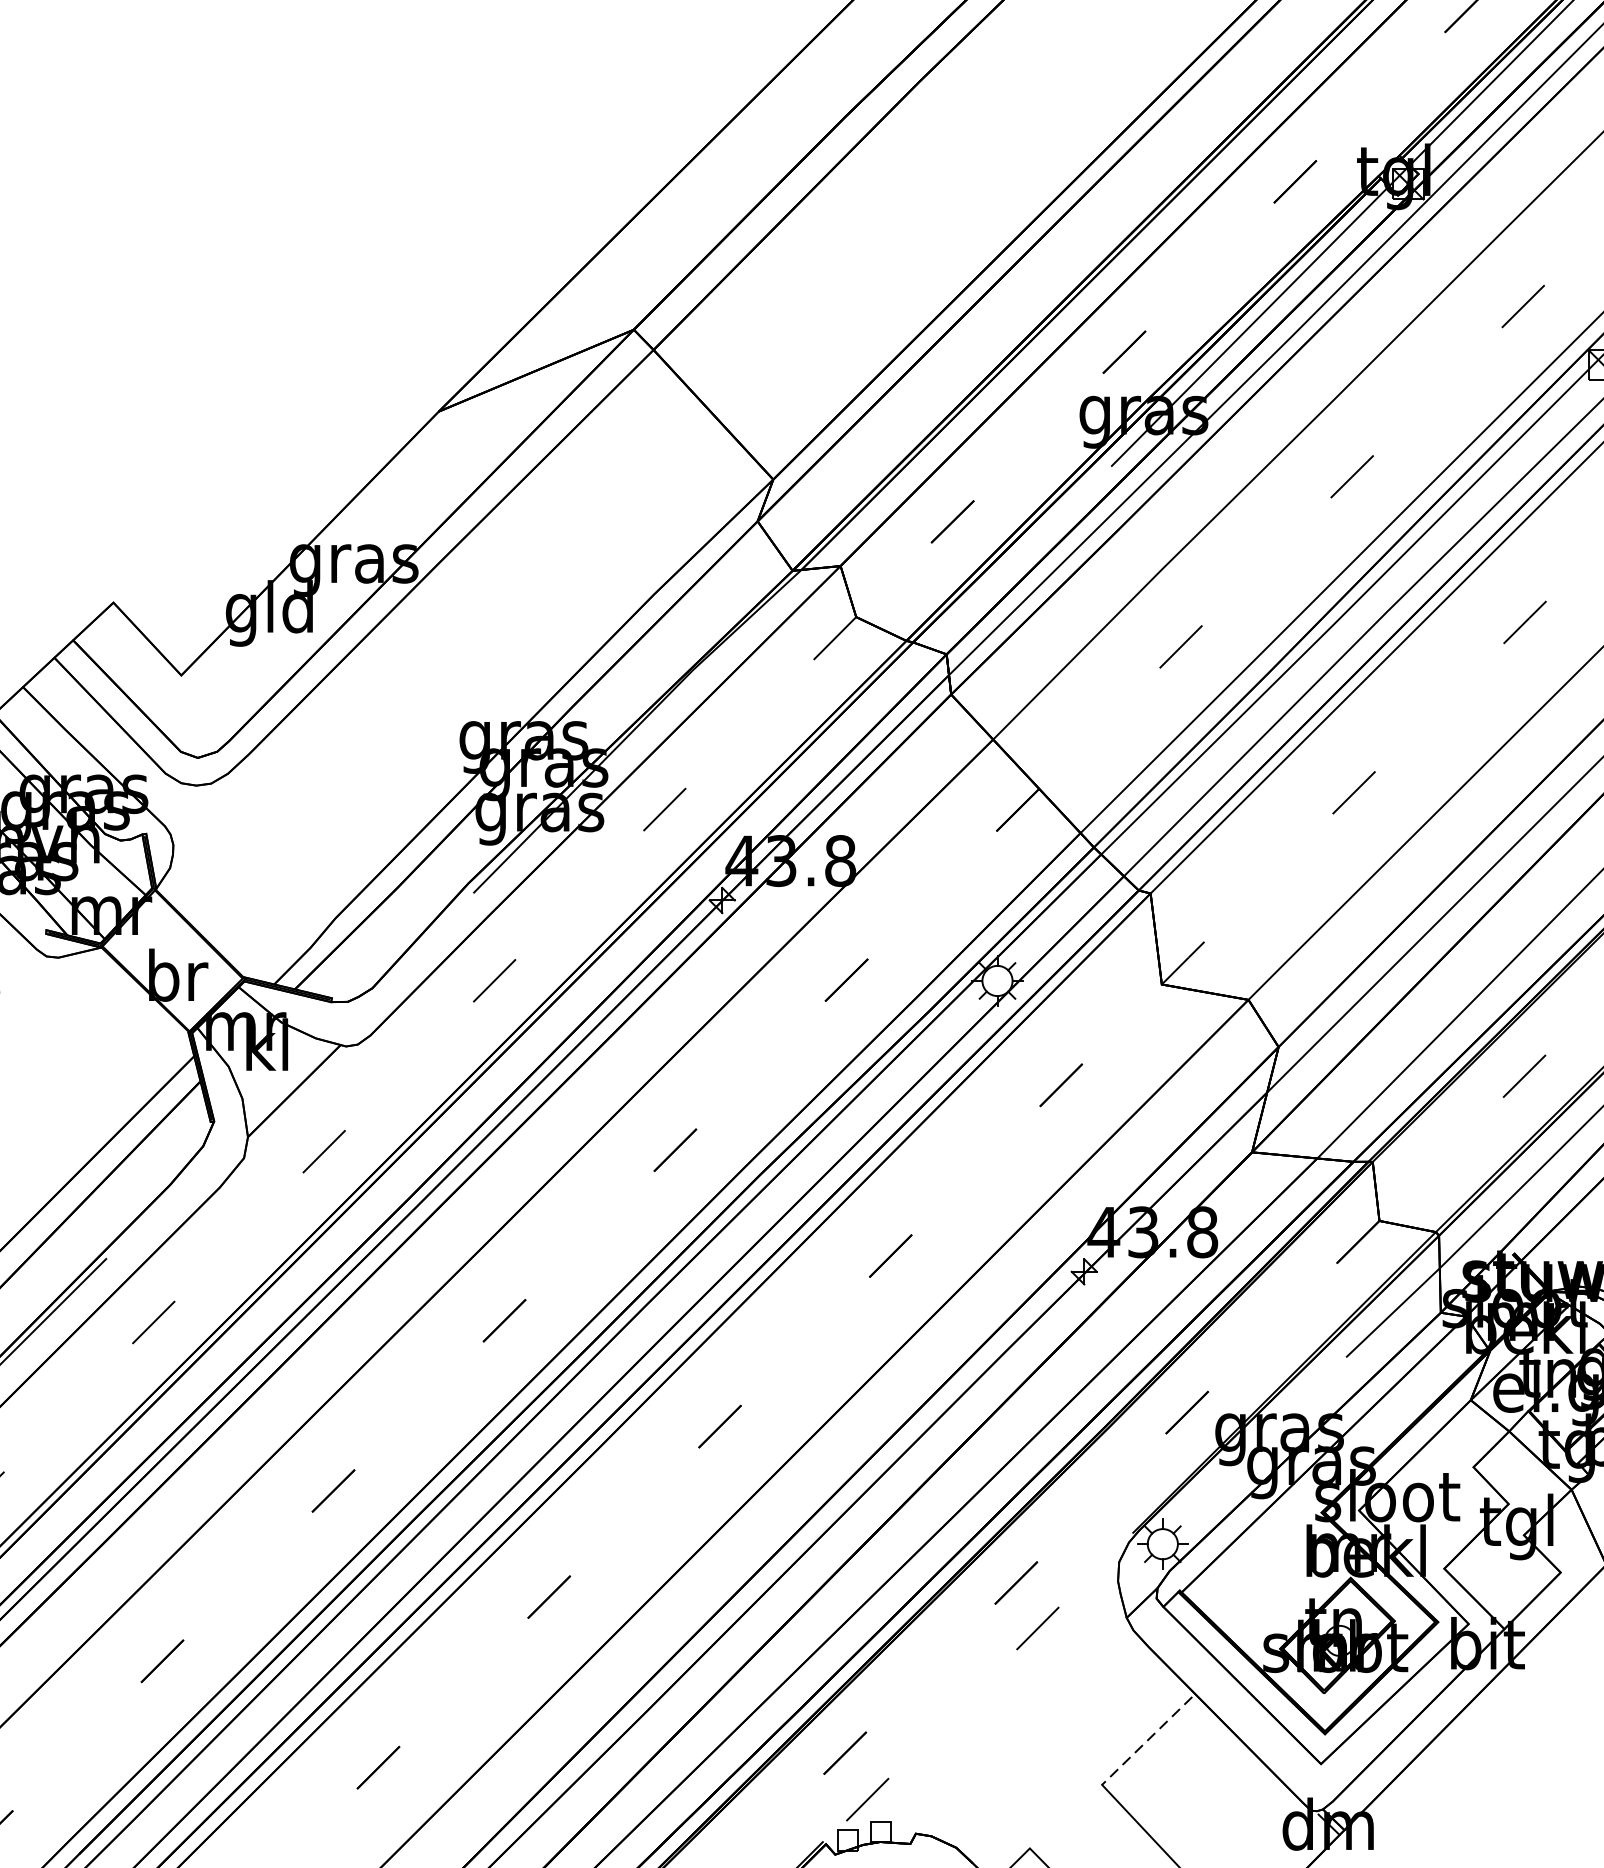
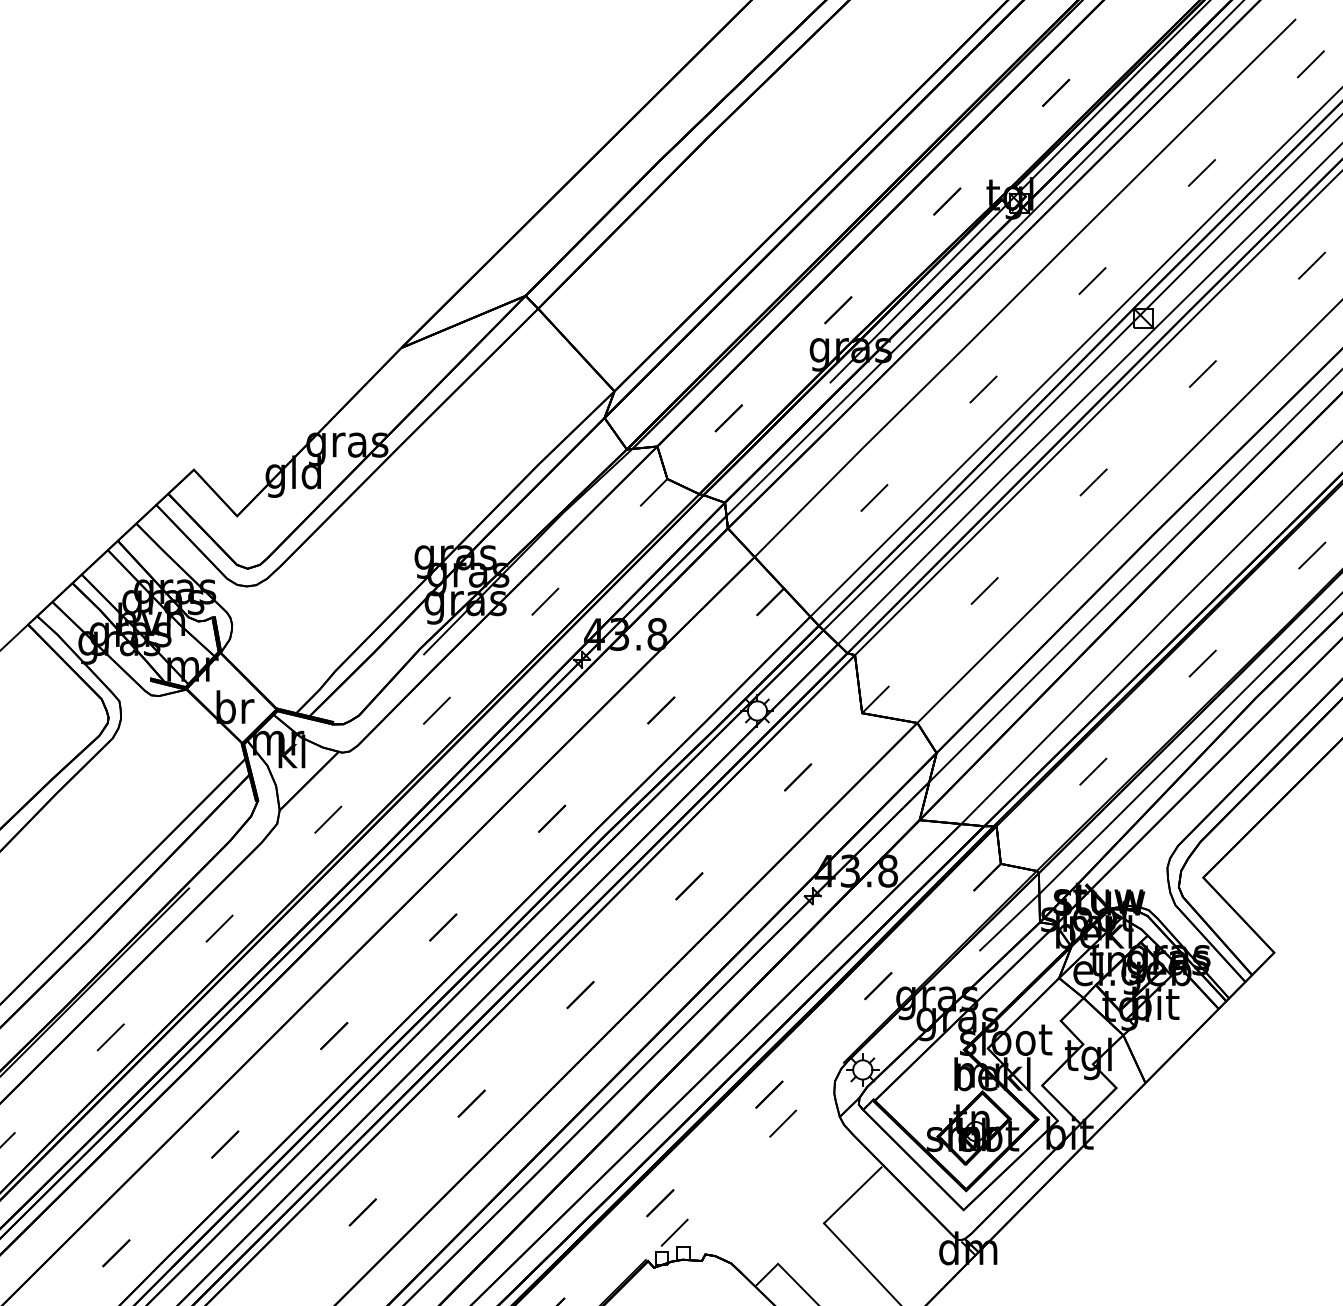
line: (1146, 1741) -> (852, 1195), dashed -> solid

